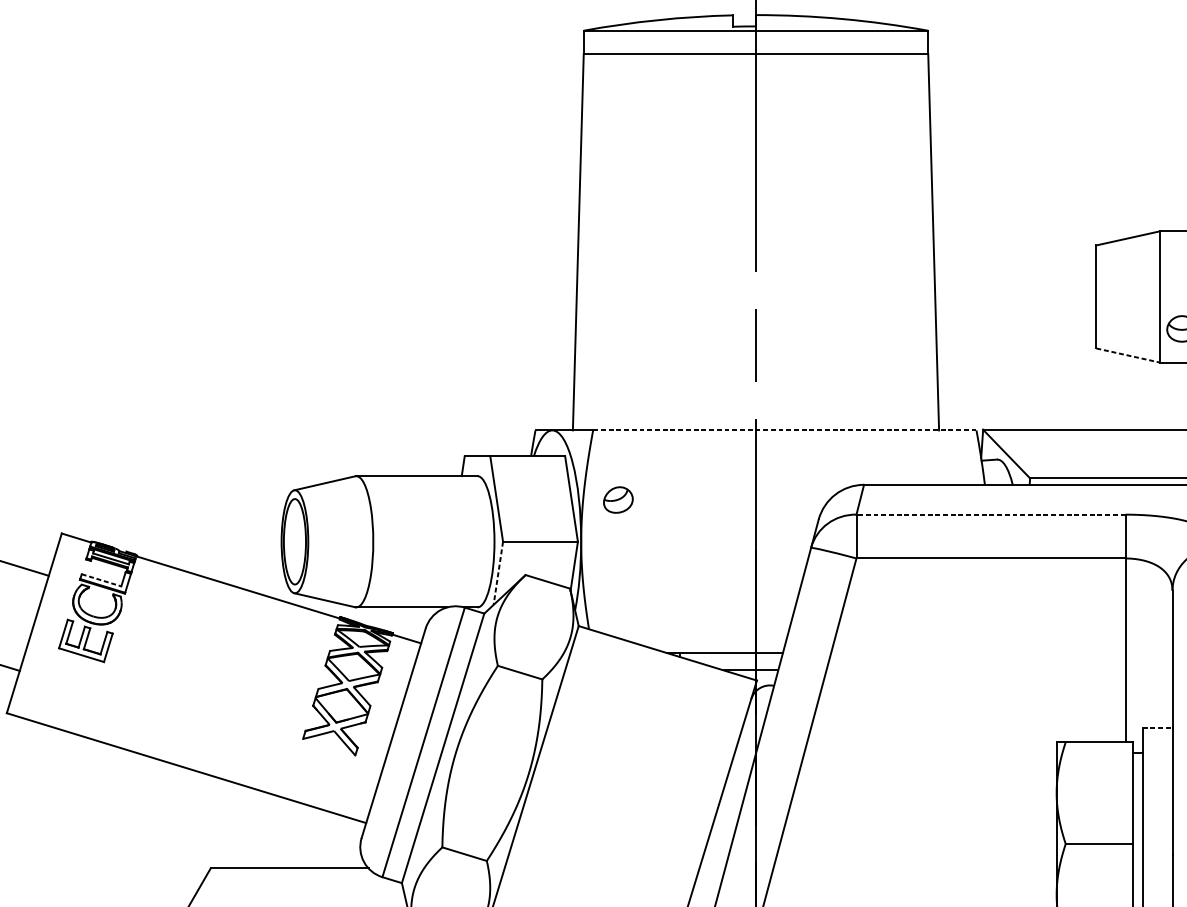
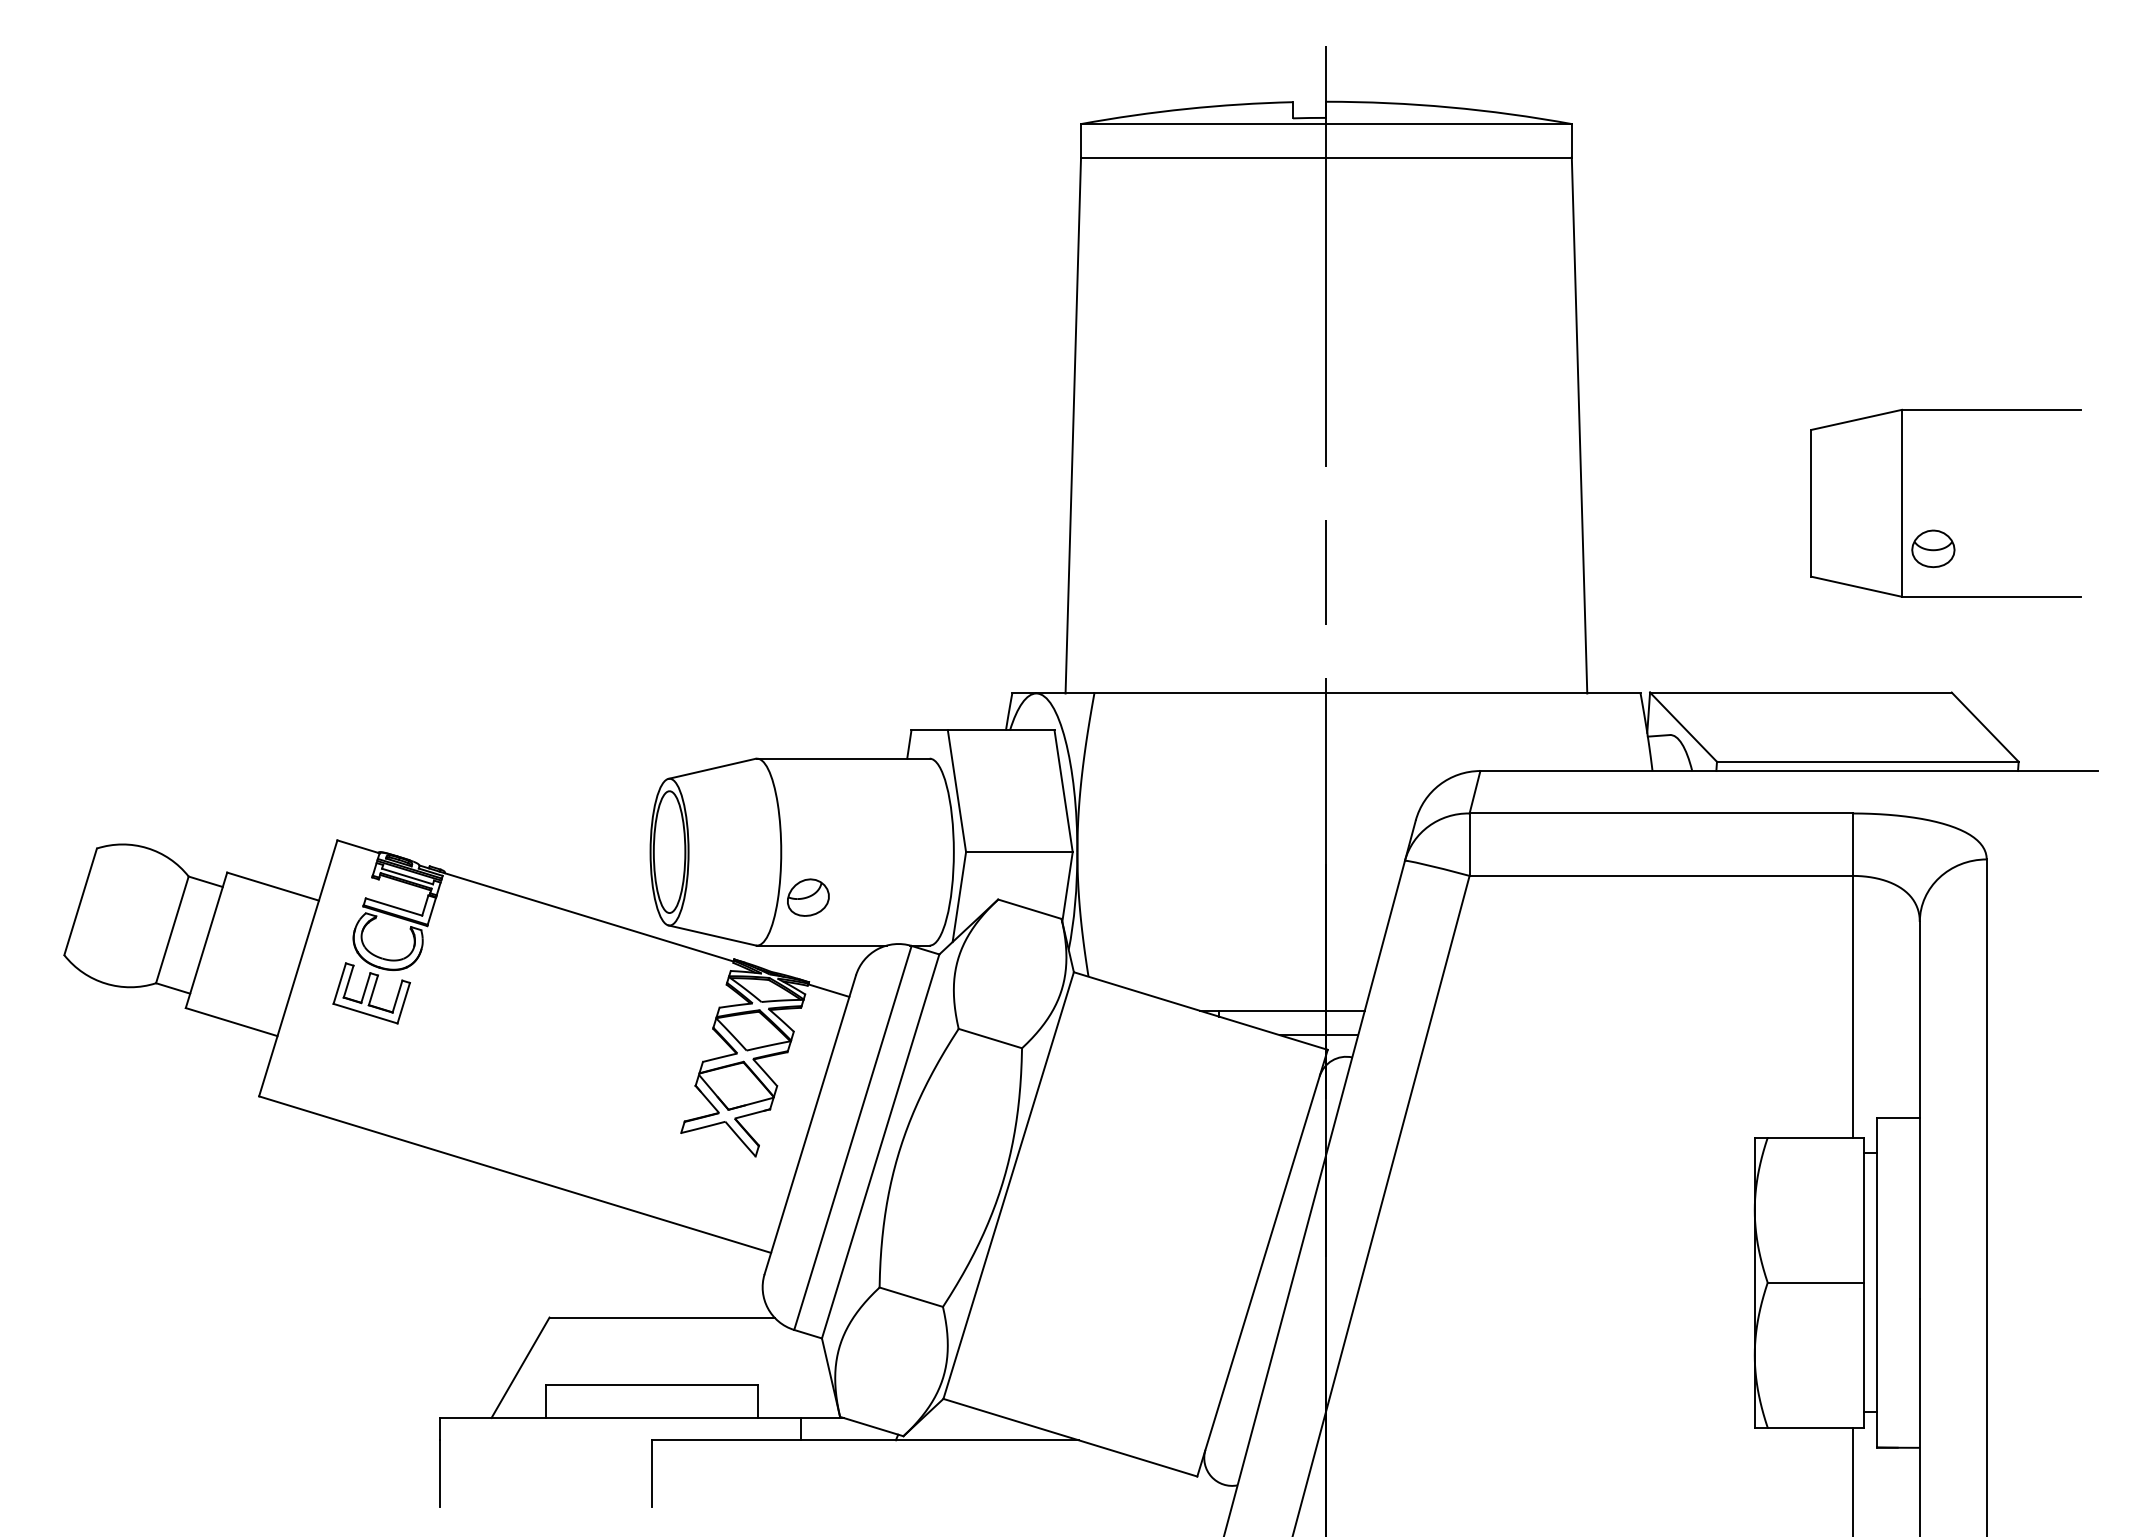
line: (1128, 355) -> (1857, 586), dashed -> solid
line: (784, 430) -> (1366, 693), dashed -> solid
part: (618, 499) -> (808, 897), moved
line: (991, 514) -> (1661, 813), dashed -> solid
line: (498, 573) -> (959, 897), dashed -> solid
line: (101, 580) -> (394, 907), dashed -> solid
line: (1158, 728) -> (1899, 1117), dashed -> solid

